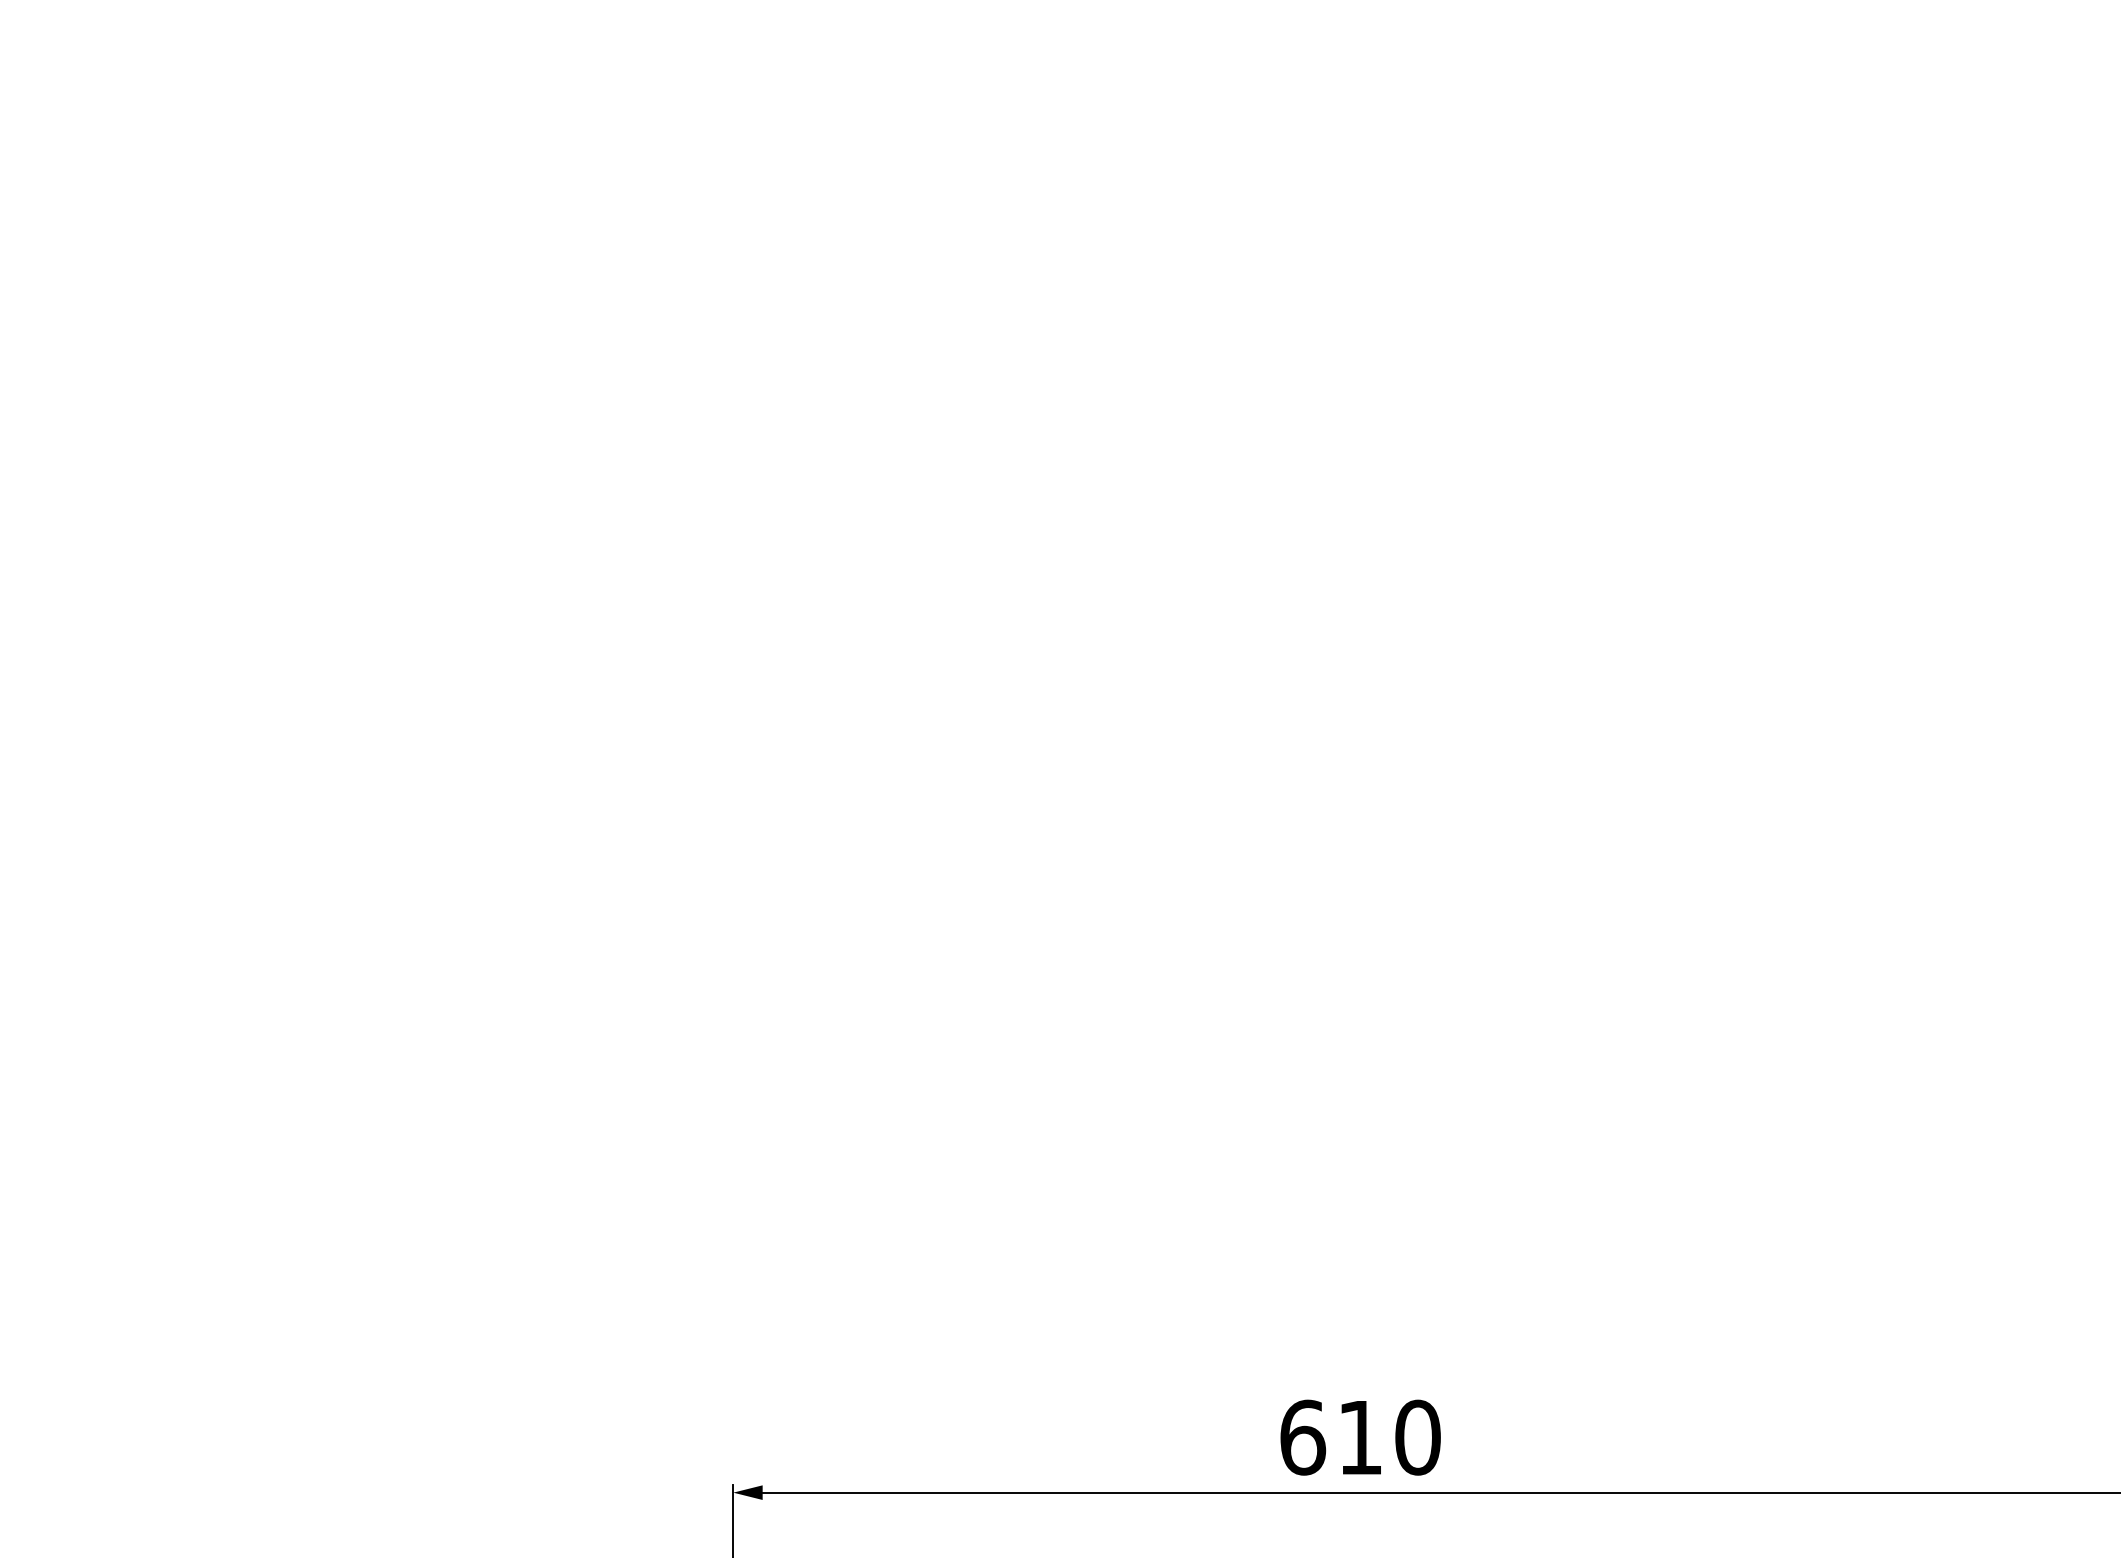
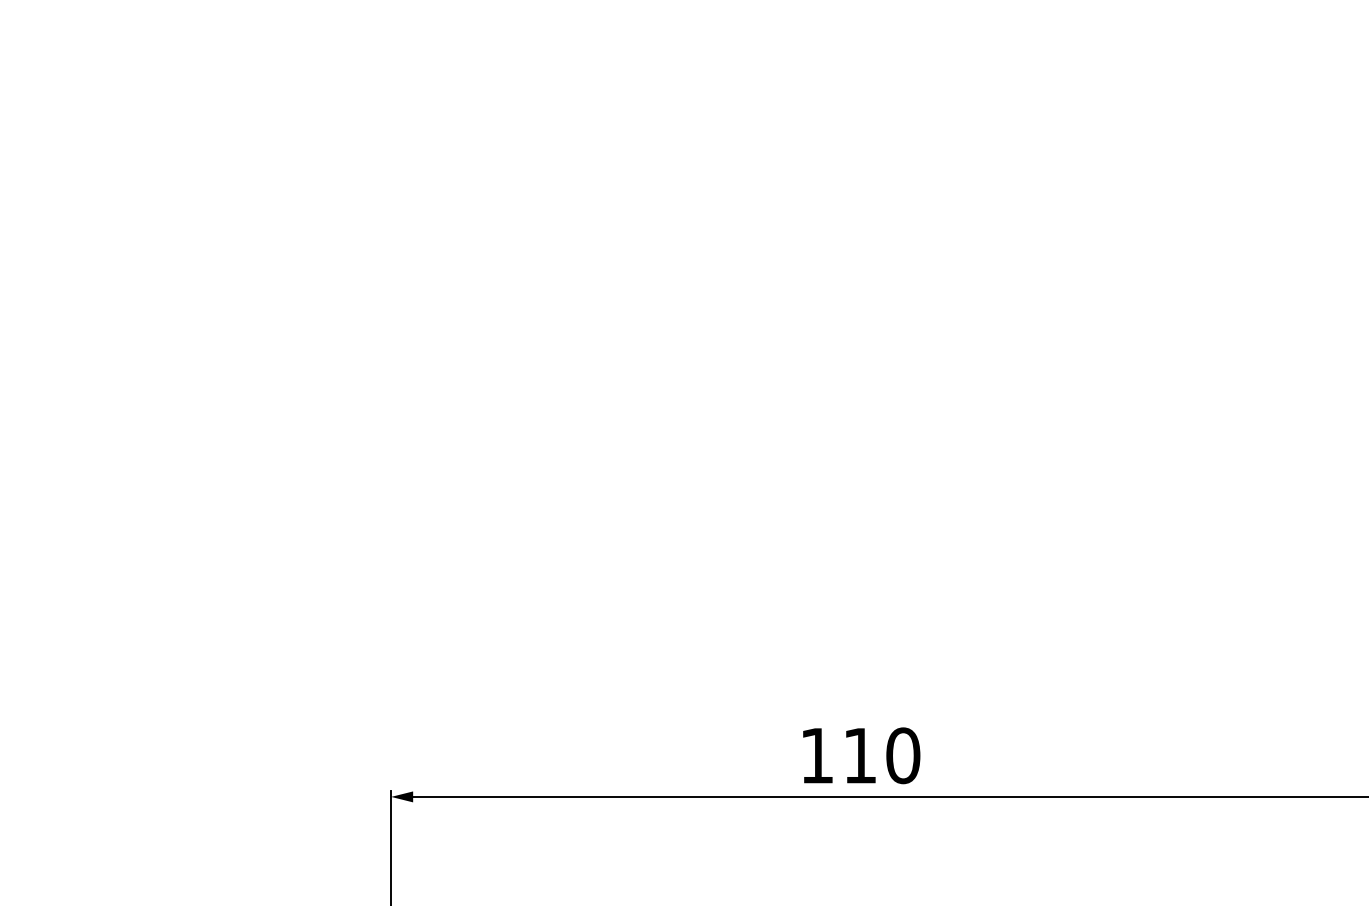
text: (1303, 1437) -> (817, 755), 610 -> 110

